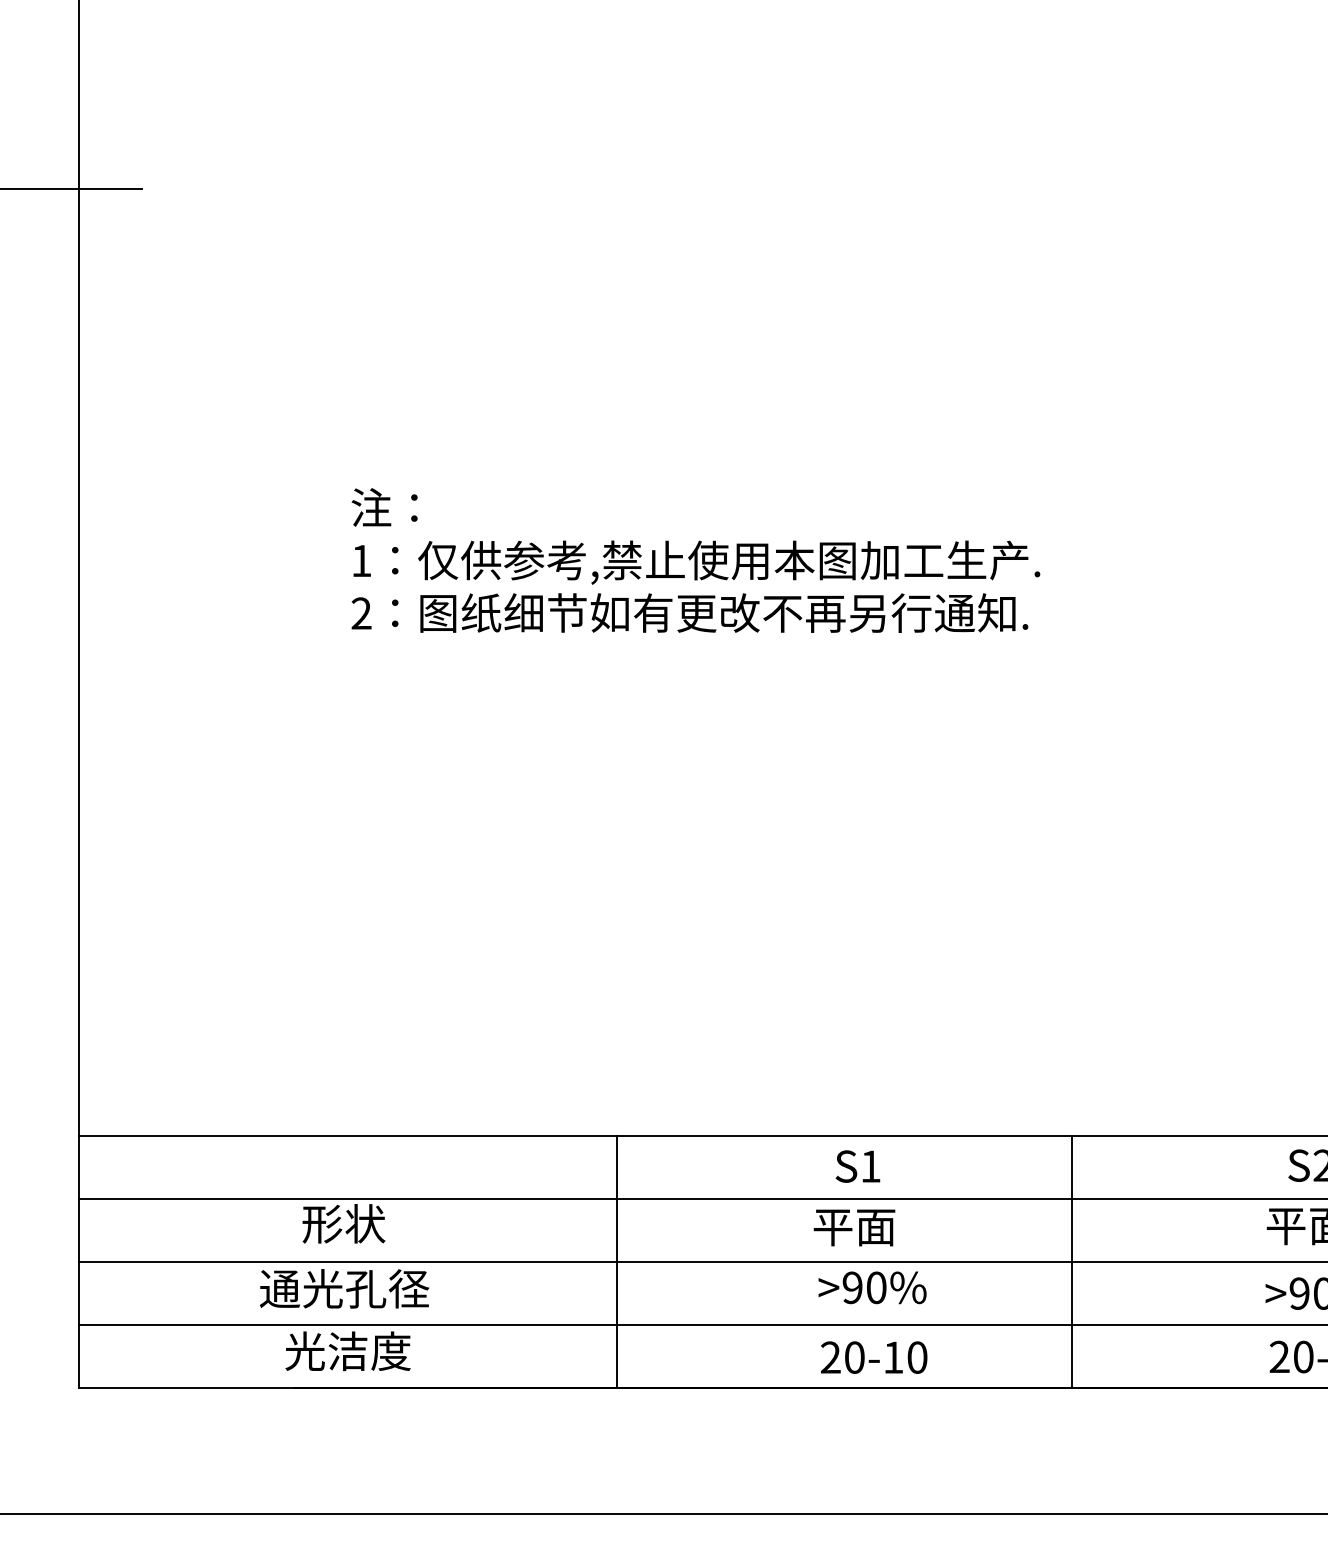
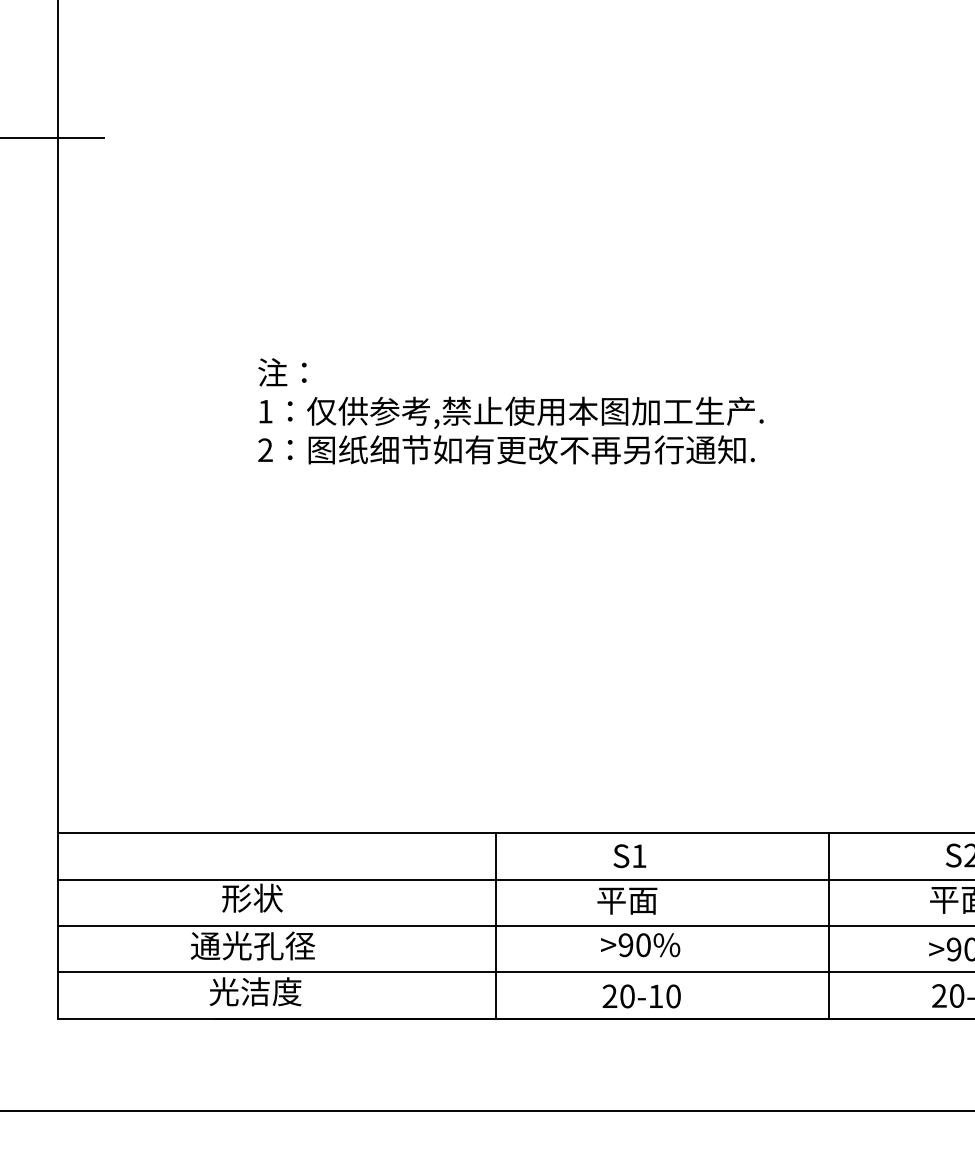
line: (617, 1260) -> (496, 925), moved
line: (1071, 1260) -> (828, 925), moved

